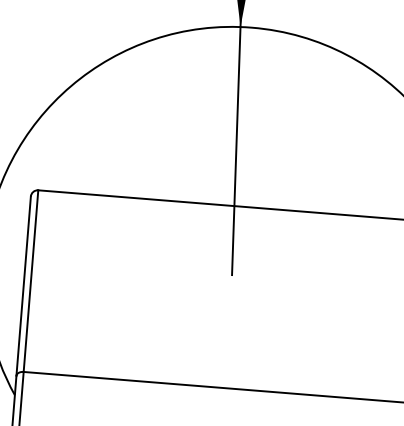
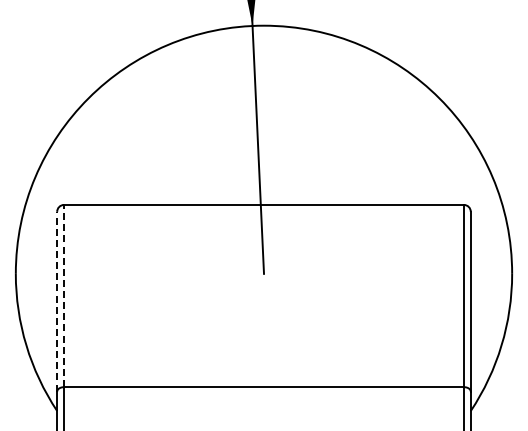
line: (31, 280) -> (64, 295), solid -> dashed
line: (23, 286) -> (57, 301), solid -> dashed

